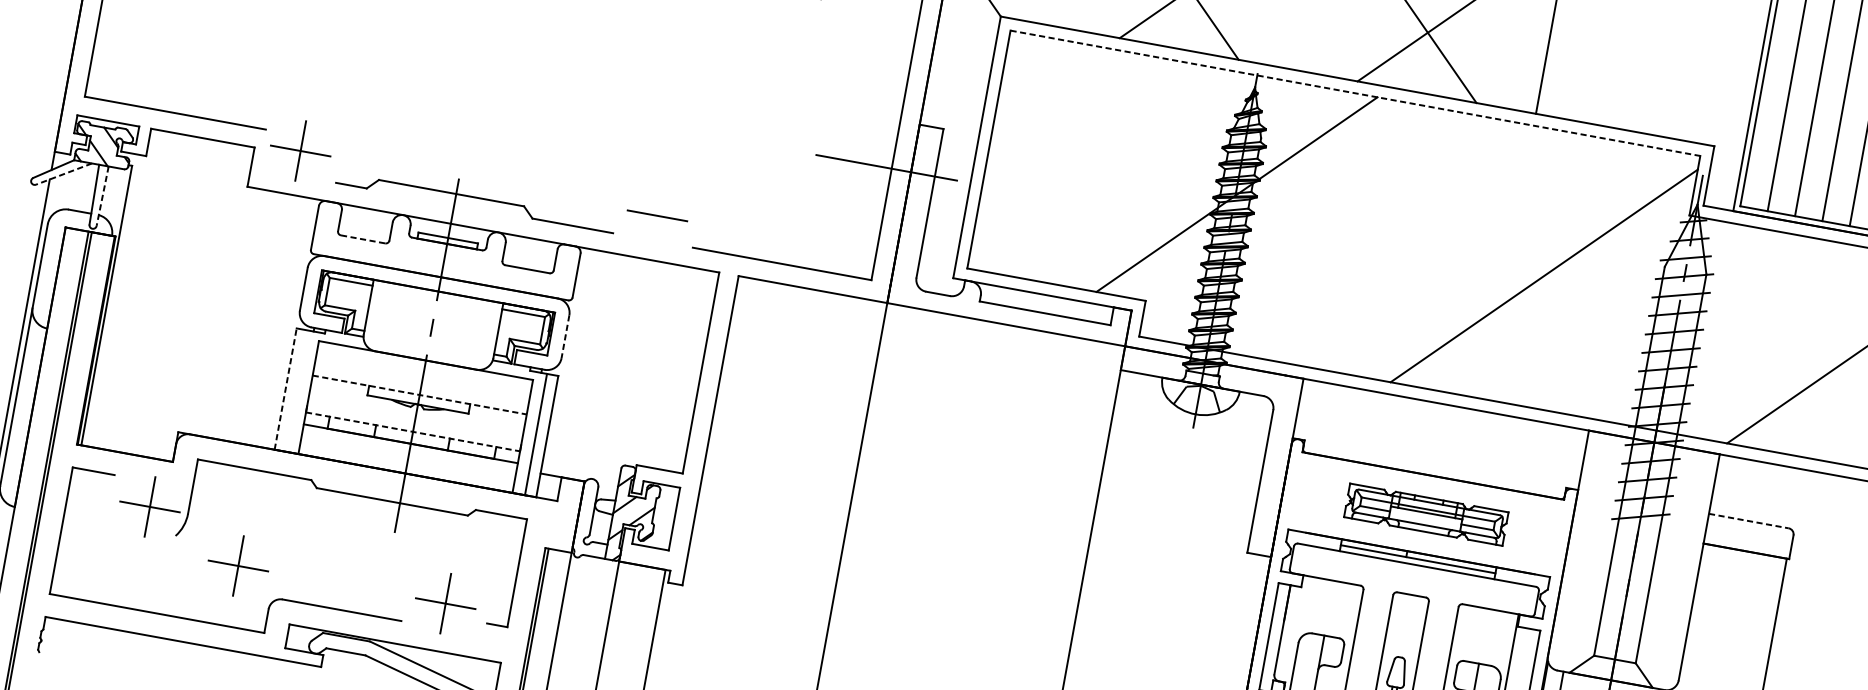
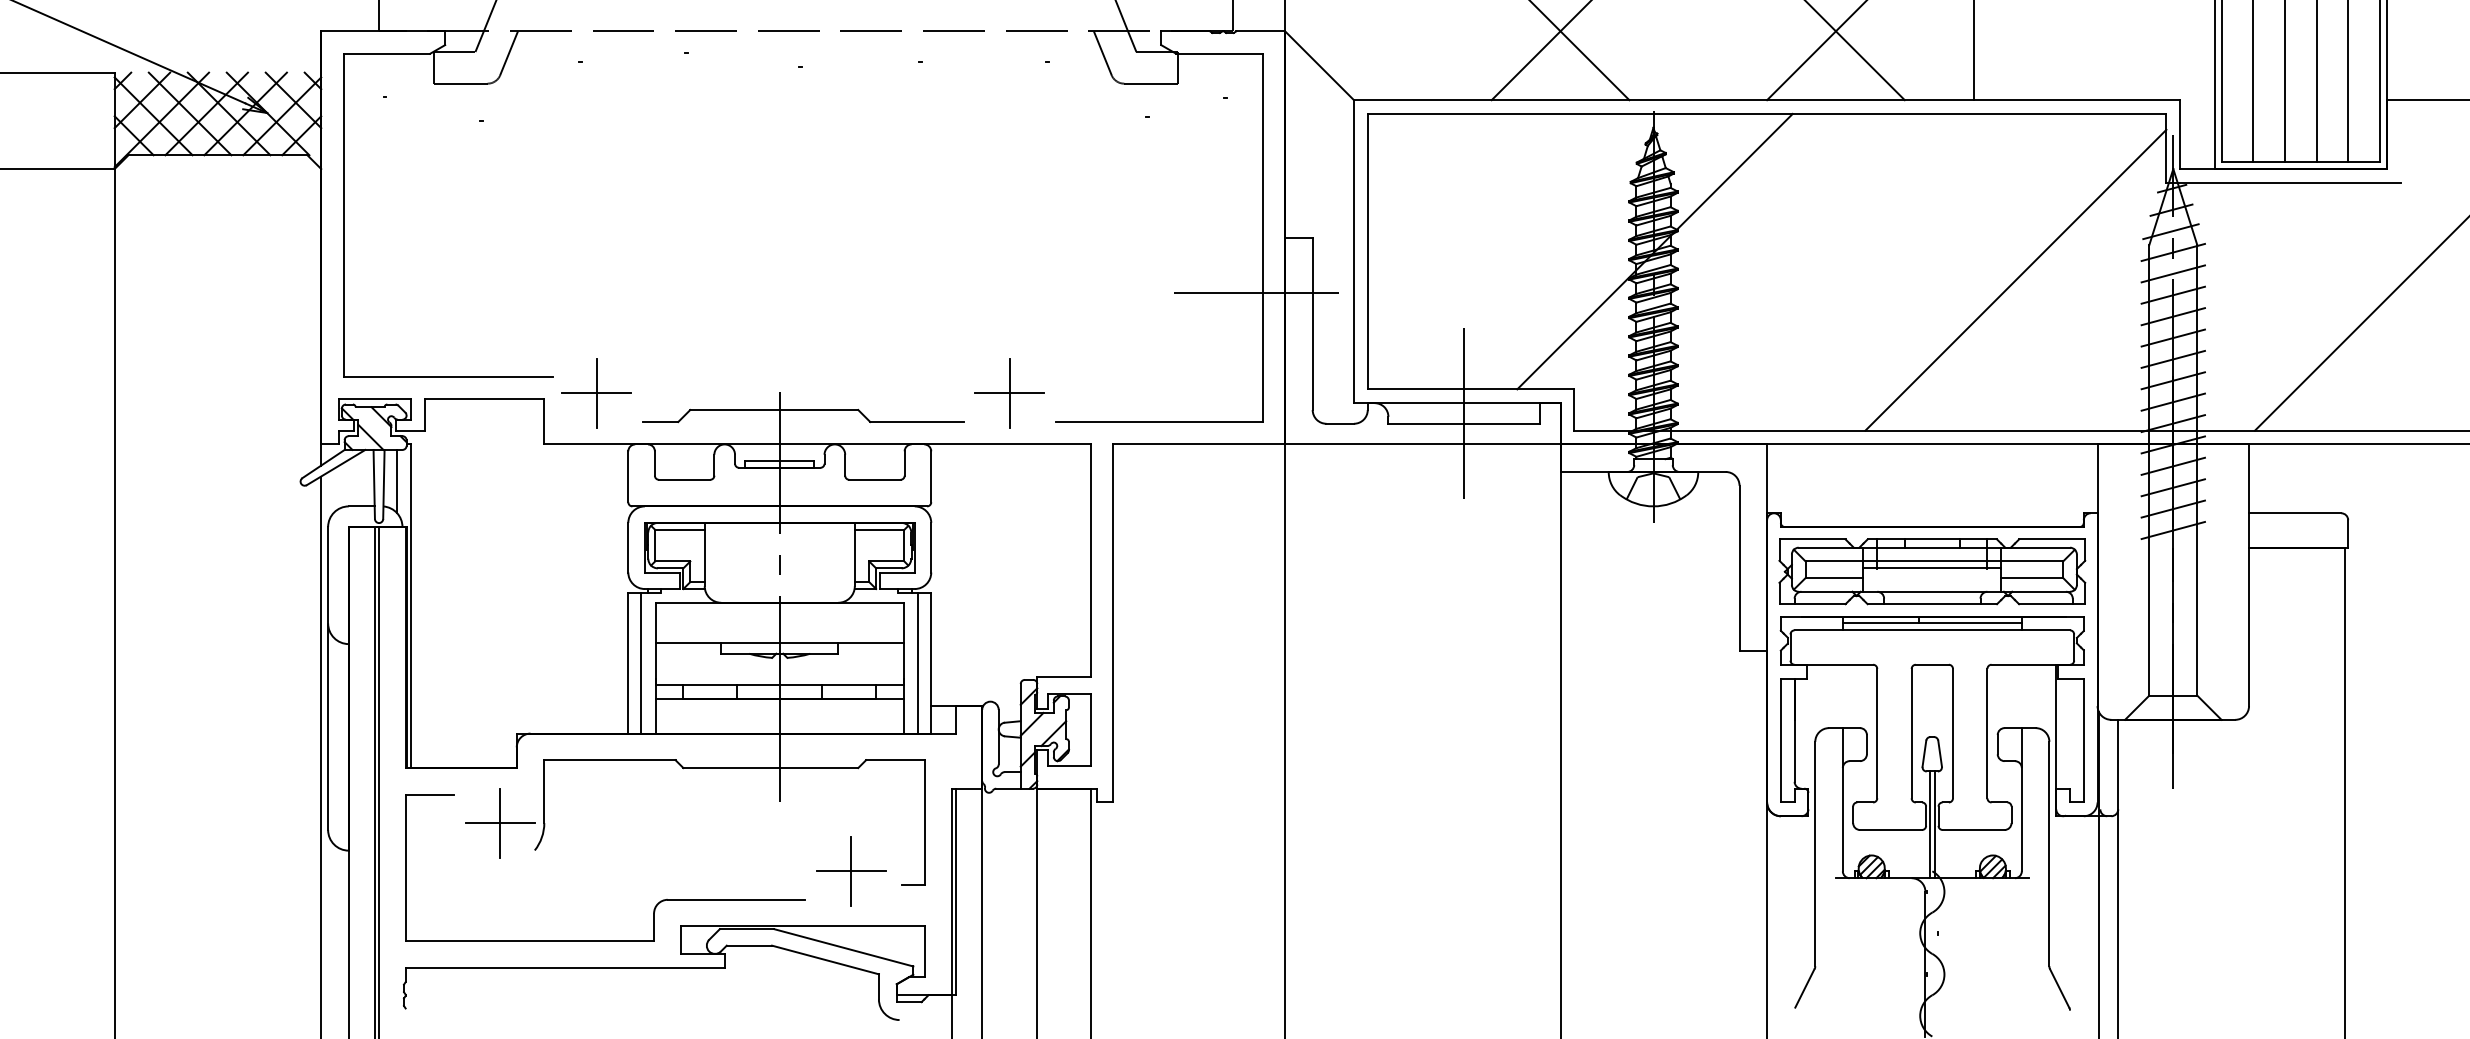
line: (1355, 92) -> (1767, 113), dashed -> solid
line: (63, 173) -> (335, 467), dashed -> solid
line: (114, 195) -> (396, 481), added
line: (102, 196) -> (383, 484), dashed -> solid
line: (657, 215) -> (1009, 393), added
line: (363, 239) -> (684, 479), dashed -> solid
line: (1047, 304) -> (1464, 413), added
line: (565, 336) -> (931, 547), dashed -> solid
line: (285, 388) -> (628, 662), dashed -> solid
line: (297, 391) -> (641, 663), added
line: (419, 394) -> (779, 642), dashed -> solid
line: (412, 431) -> (779, 685), dashed -> solid
part: (1426, 514) -> (1932, 571), size x1.67
line: (1749, 521) -> (2295, 513), dashed -> solid
part: (238, 566) -> (611, 871), removed

